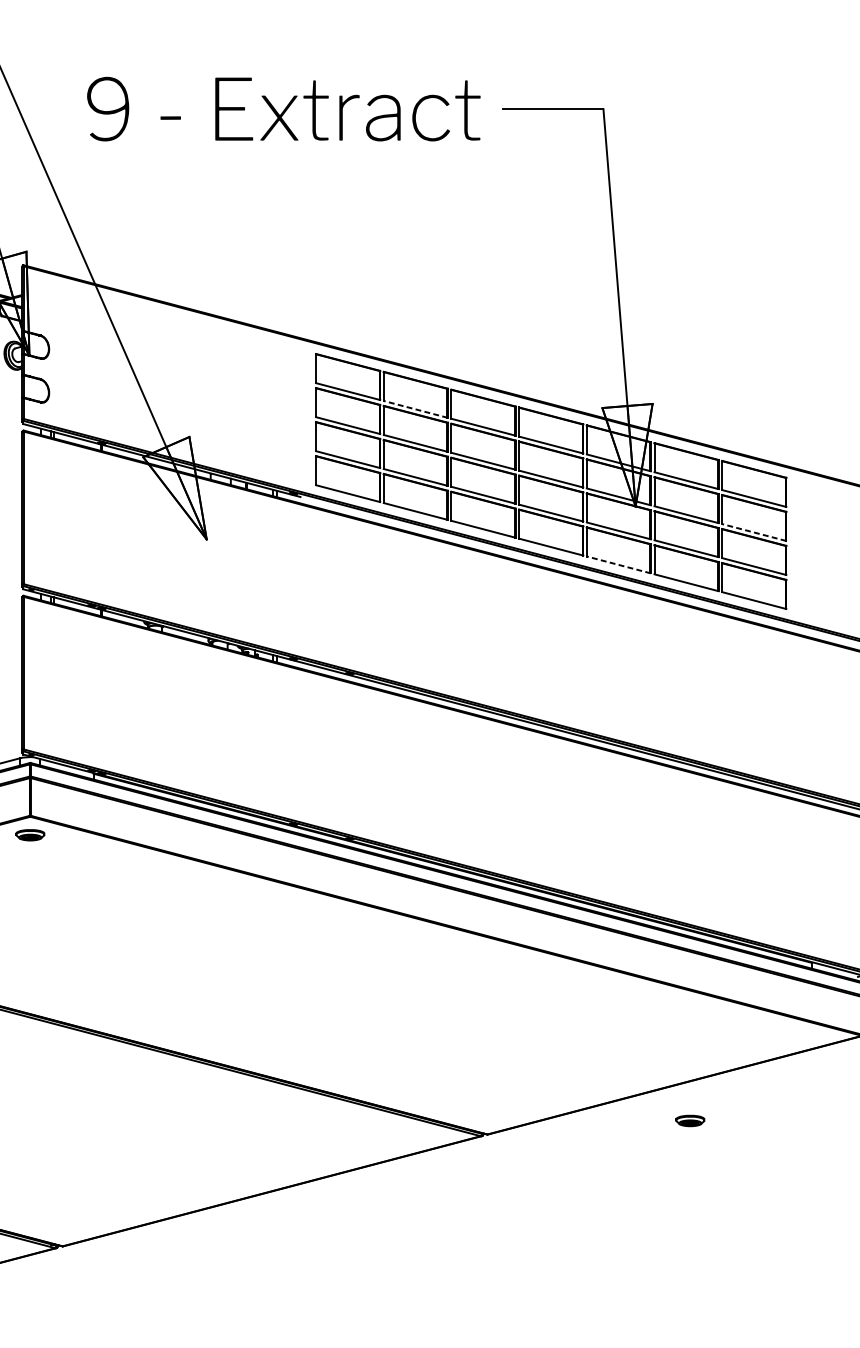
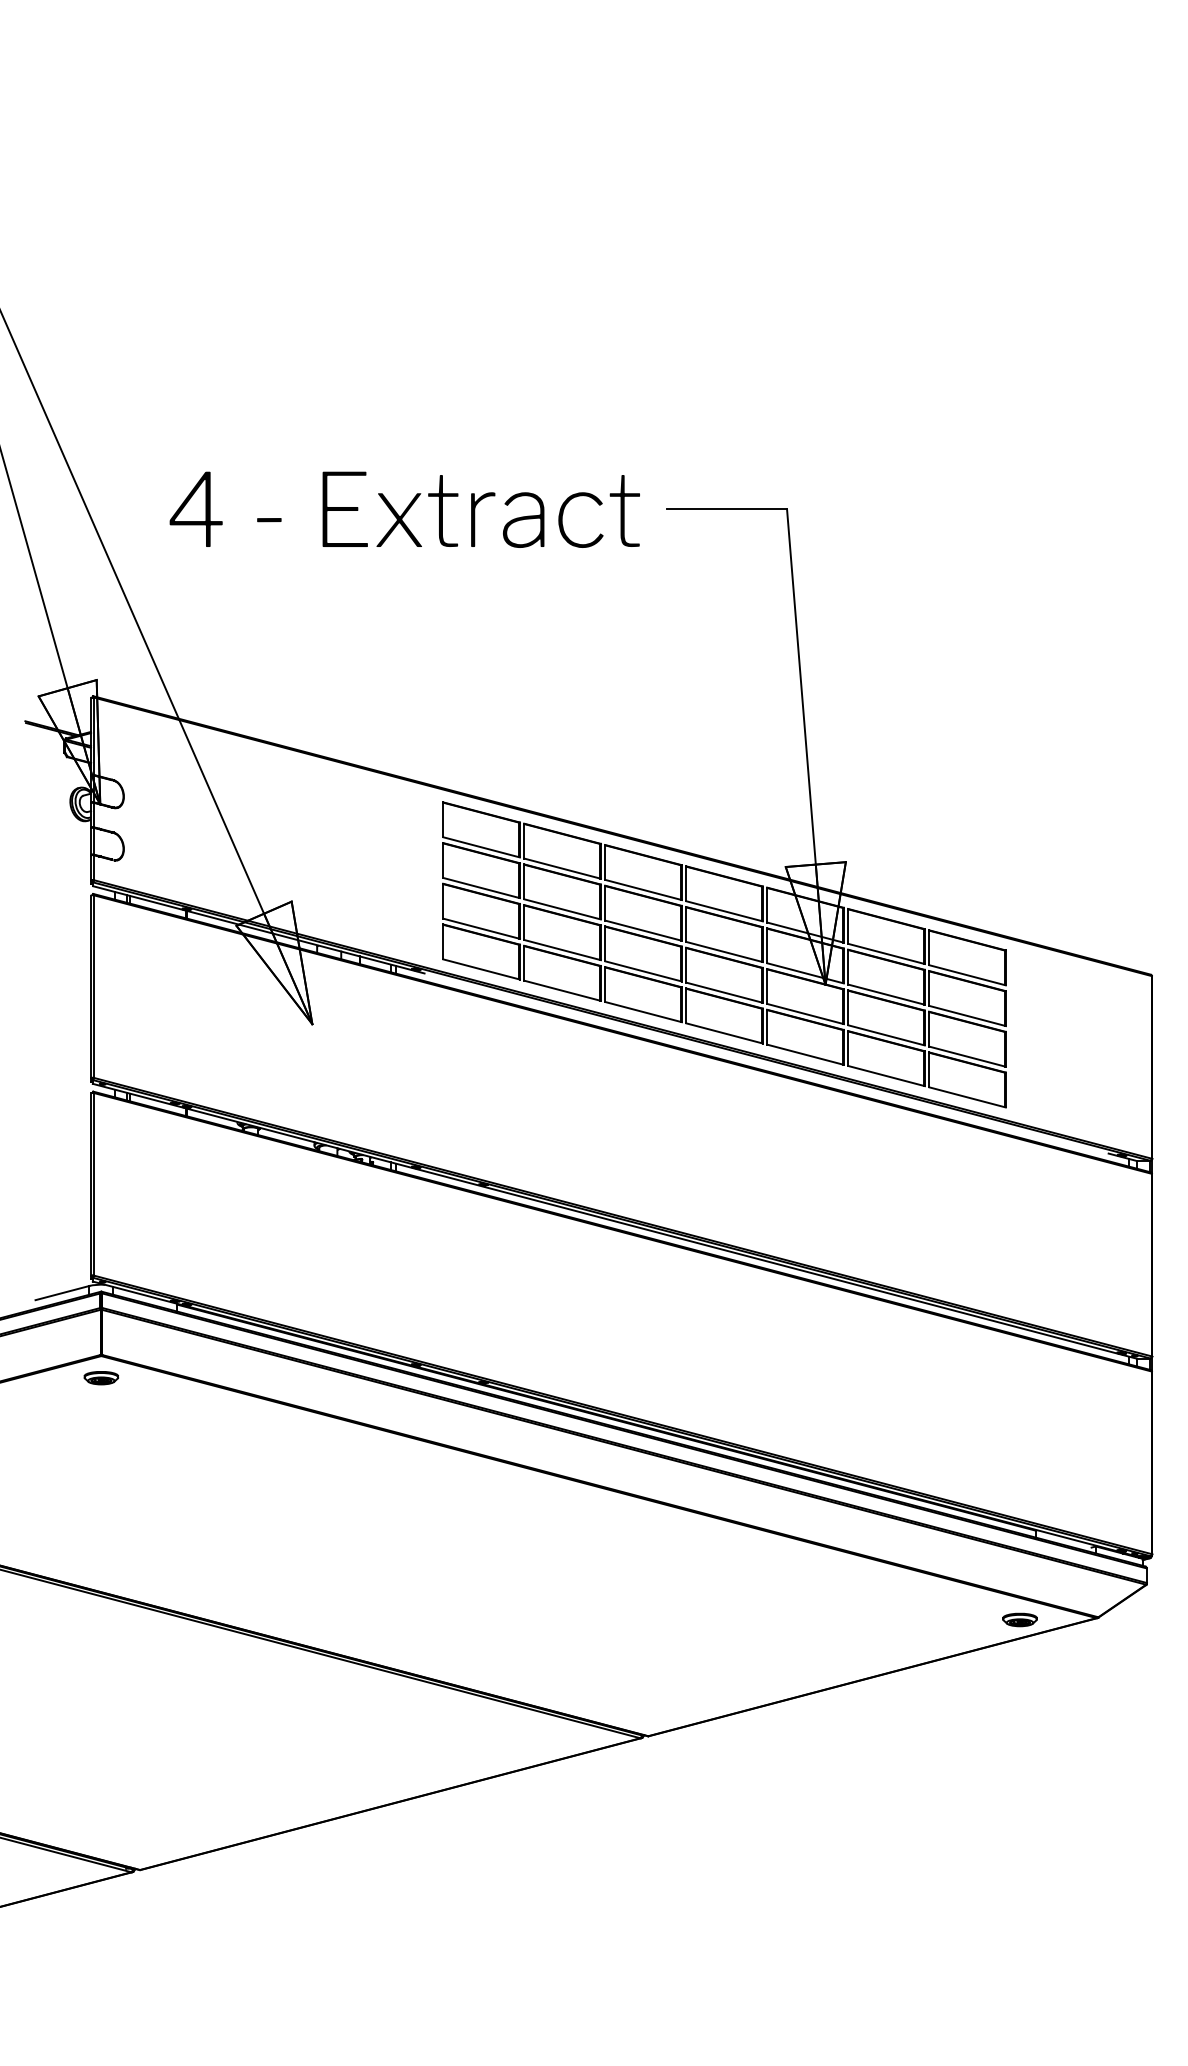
text: (109, 108) -> (195, 508), 9 -> 4
line: (415, 409) -> (562, 868), dashed -> solid
line: (754, 532) -> (967, 1015), dashed -> solid
line: (618, 564) -> (805, 1054), dashed -> solid
part: (689, 1120) -> (1019, 1619), moved

